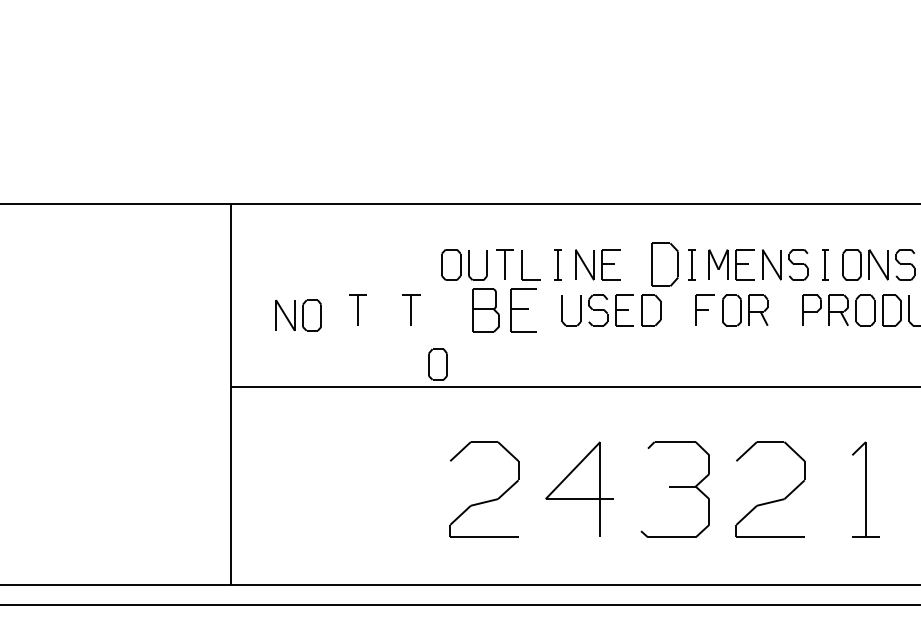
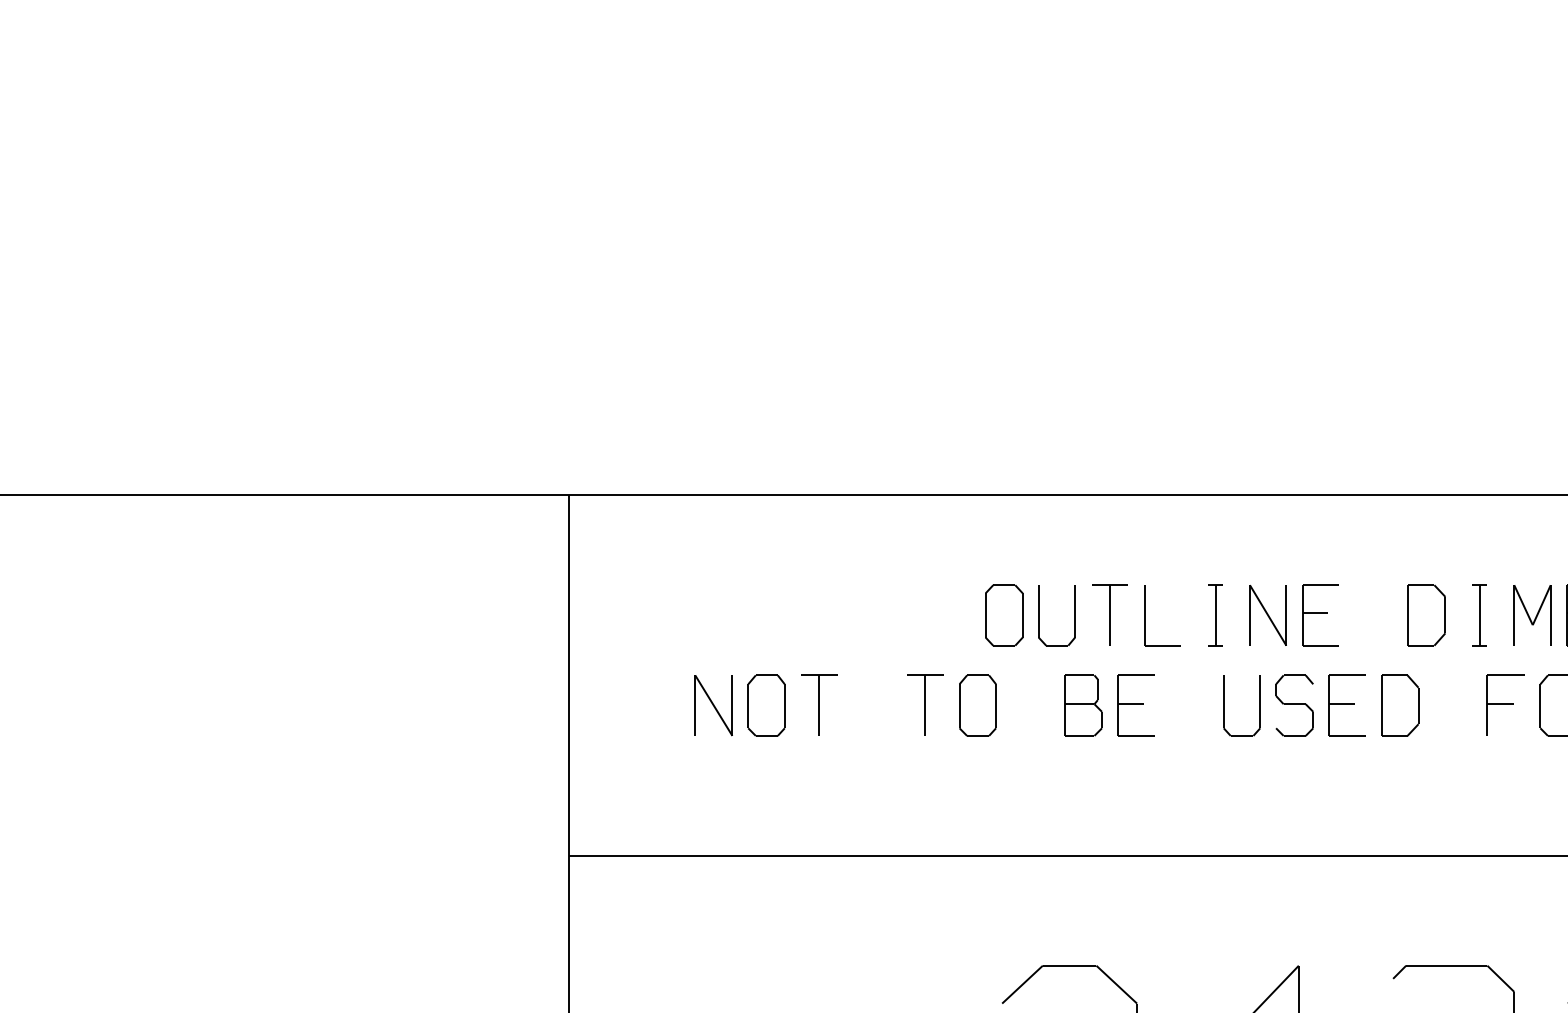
part: (664, 264) -> (1425, 614), size x0.71
part: (504, 310) -> (1109, 705), size x0.71
part: (298, 315) -> (739, 705), moved
part: (437, 364) -> (976, 705), moved

